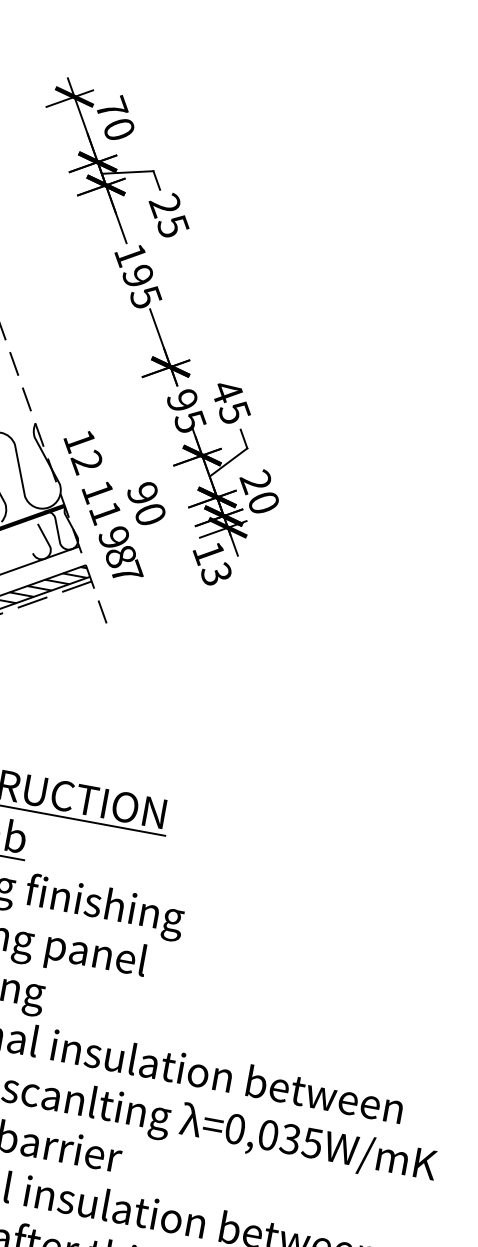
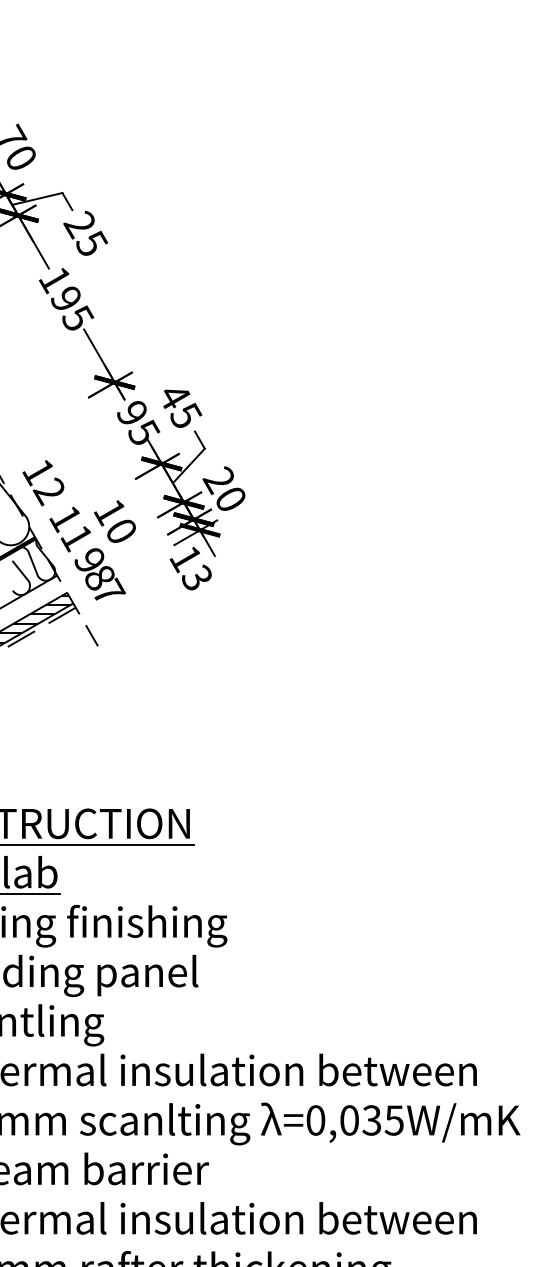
text: (142, 493) -> (109, 512), 90 -> 10

